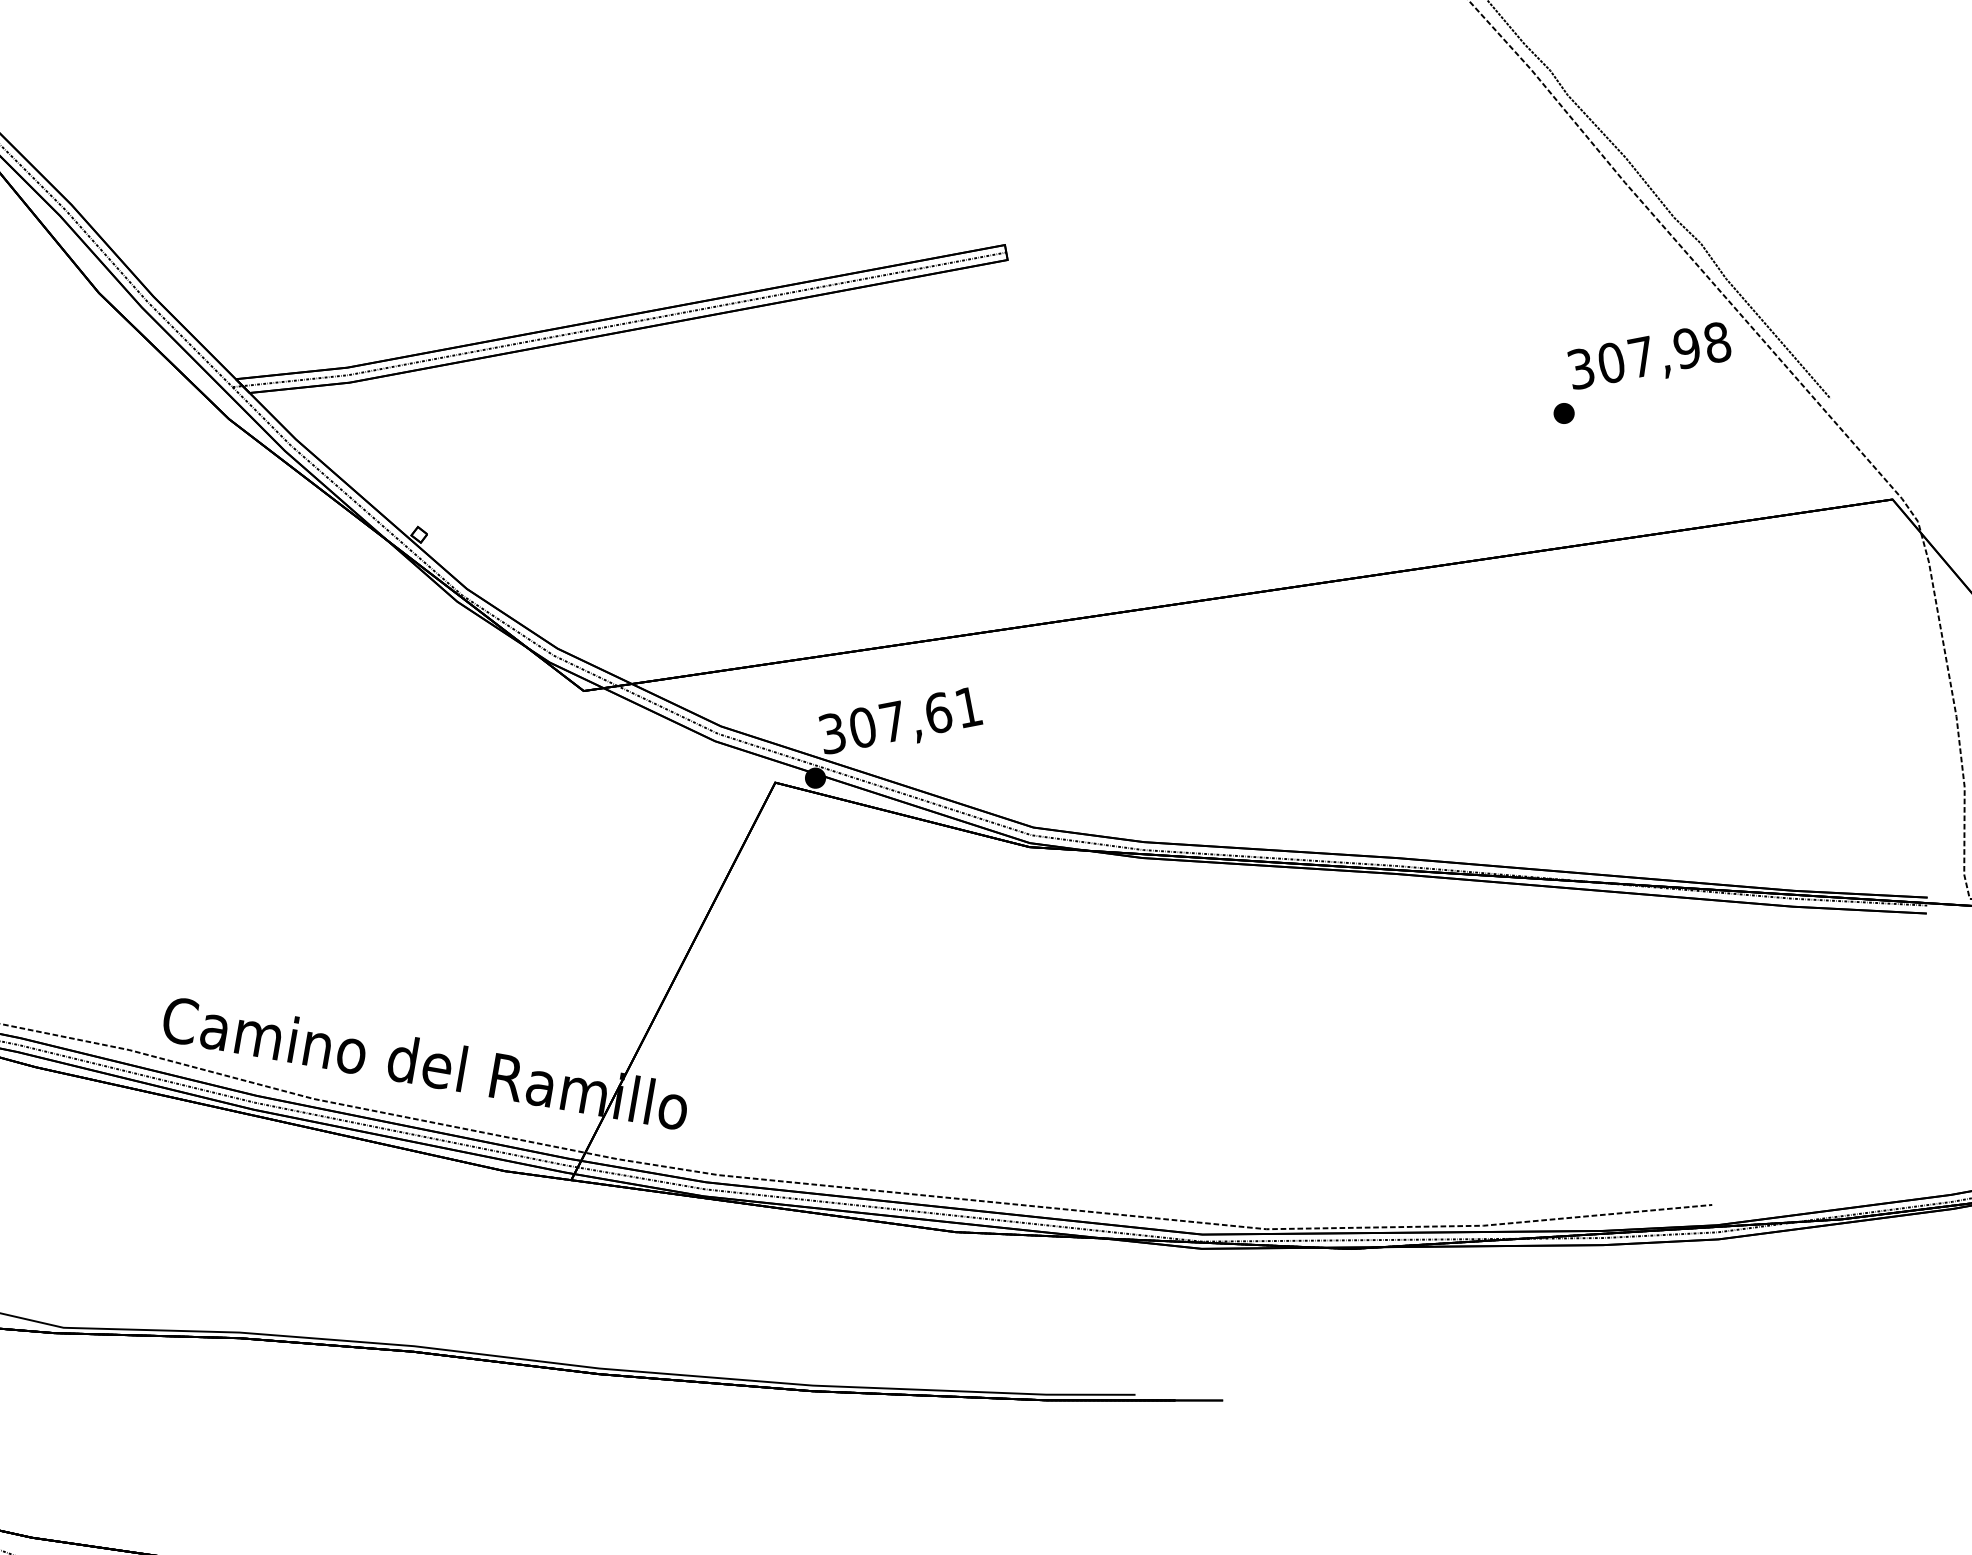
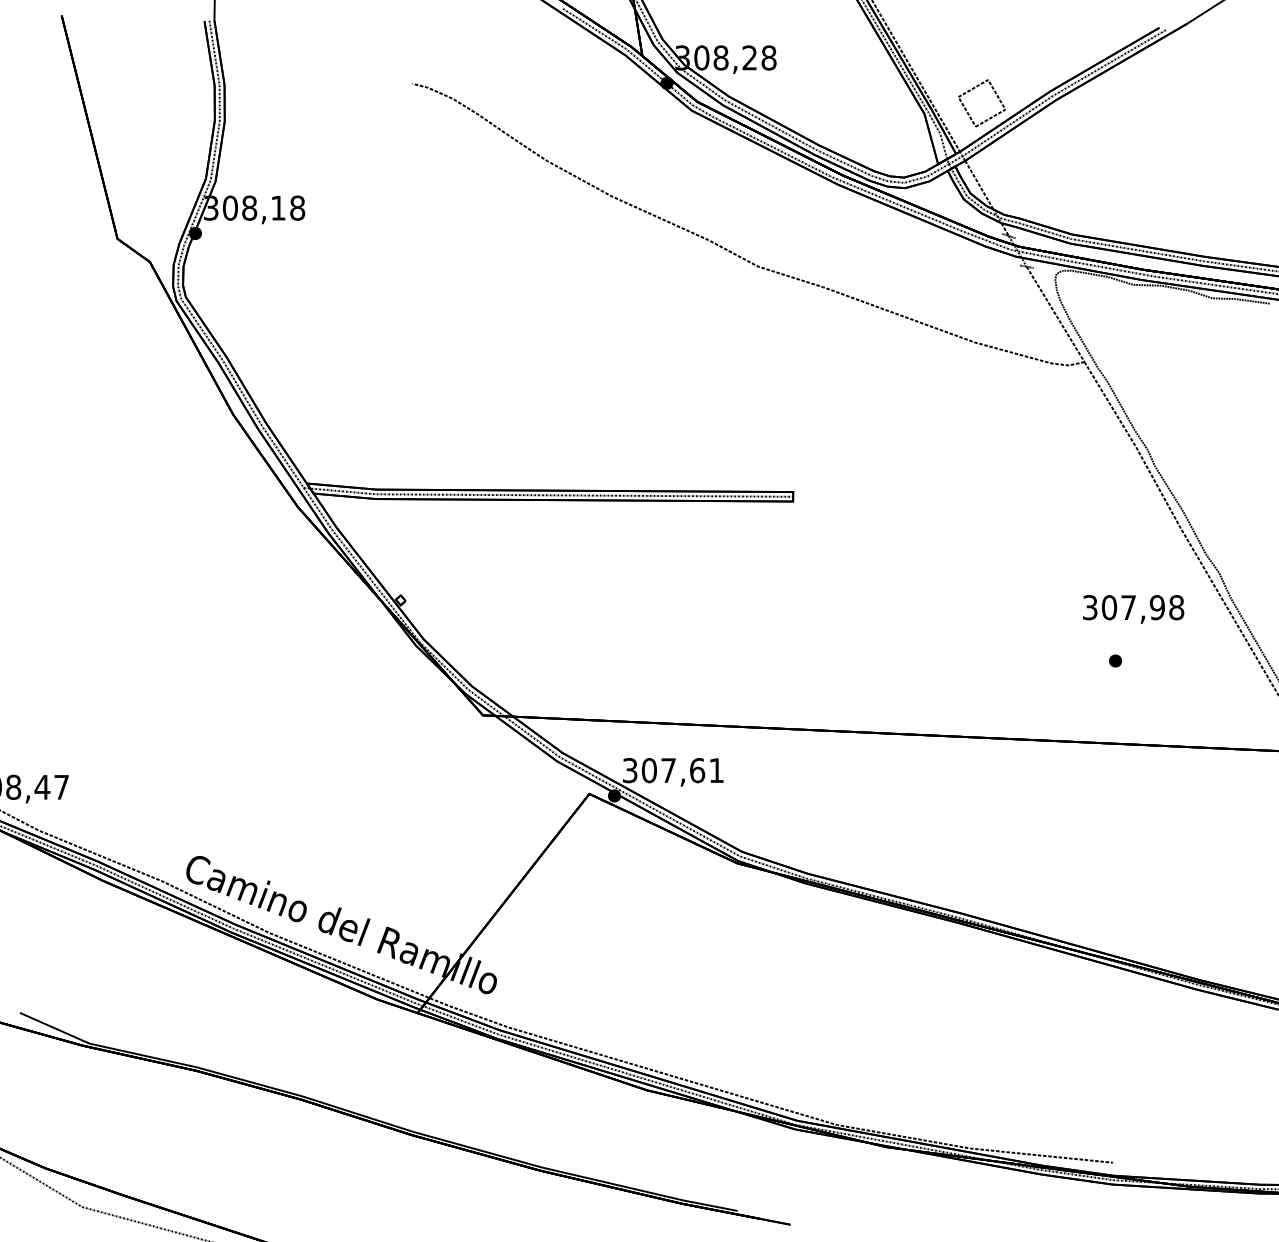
text: (1649, 358) -> (1133, 609), moved

